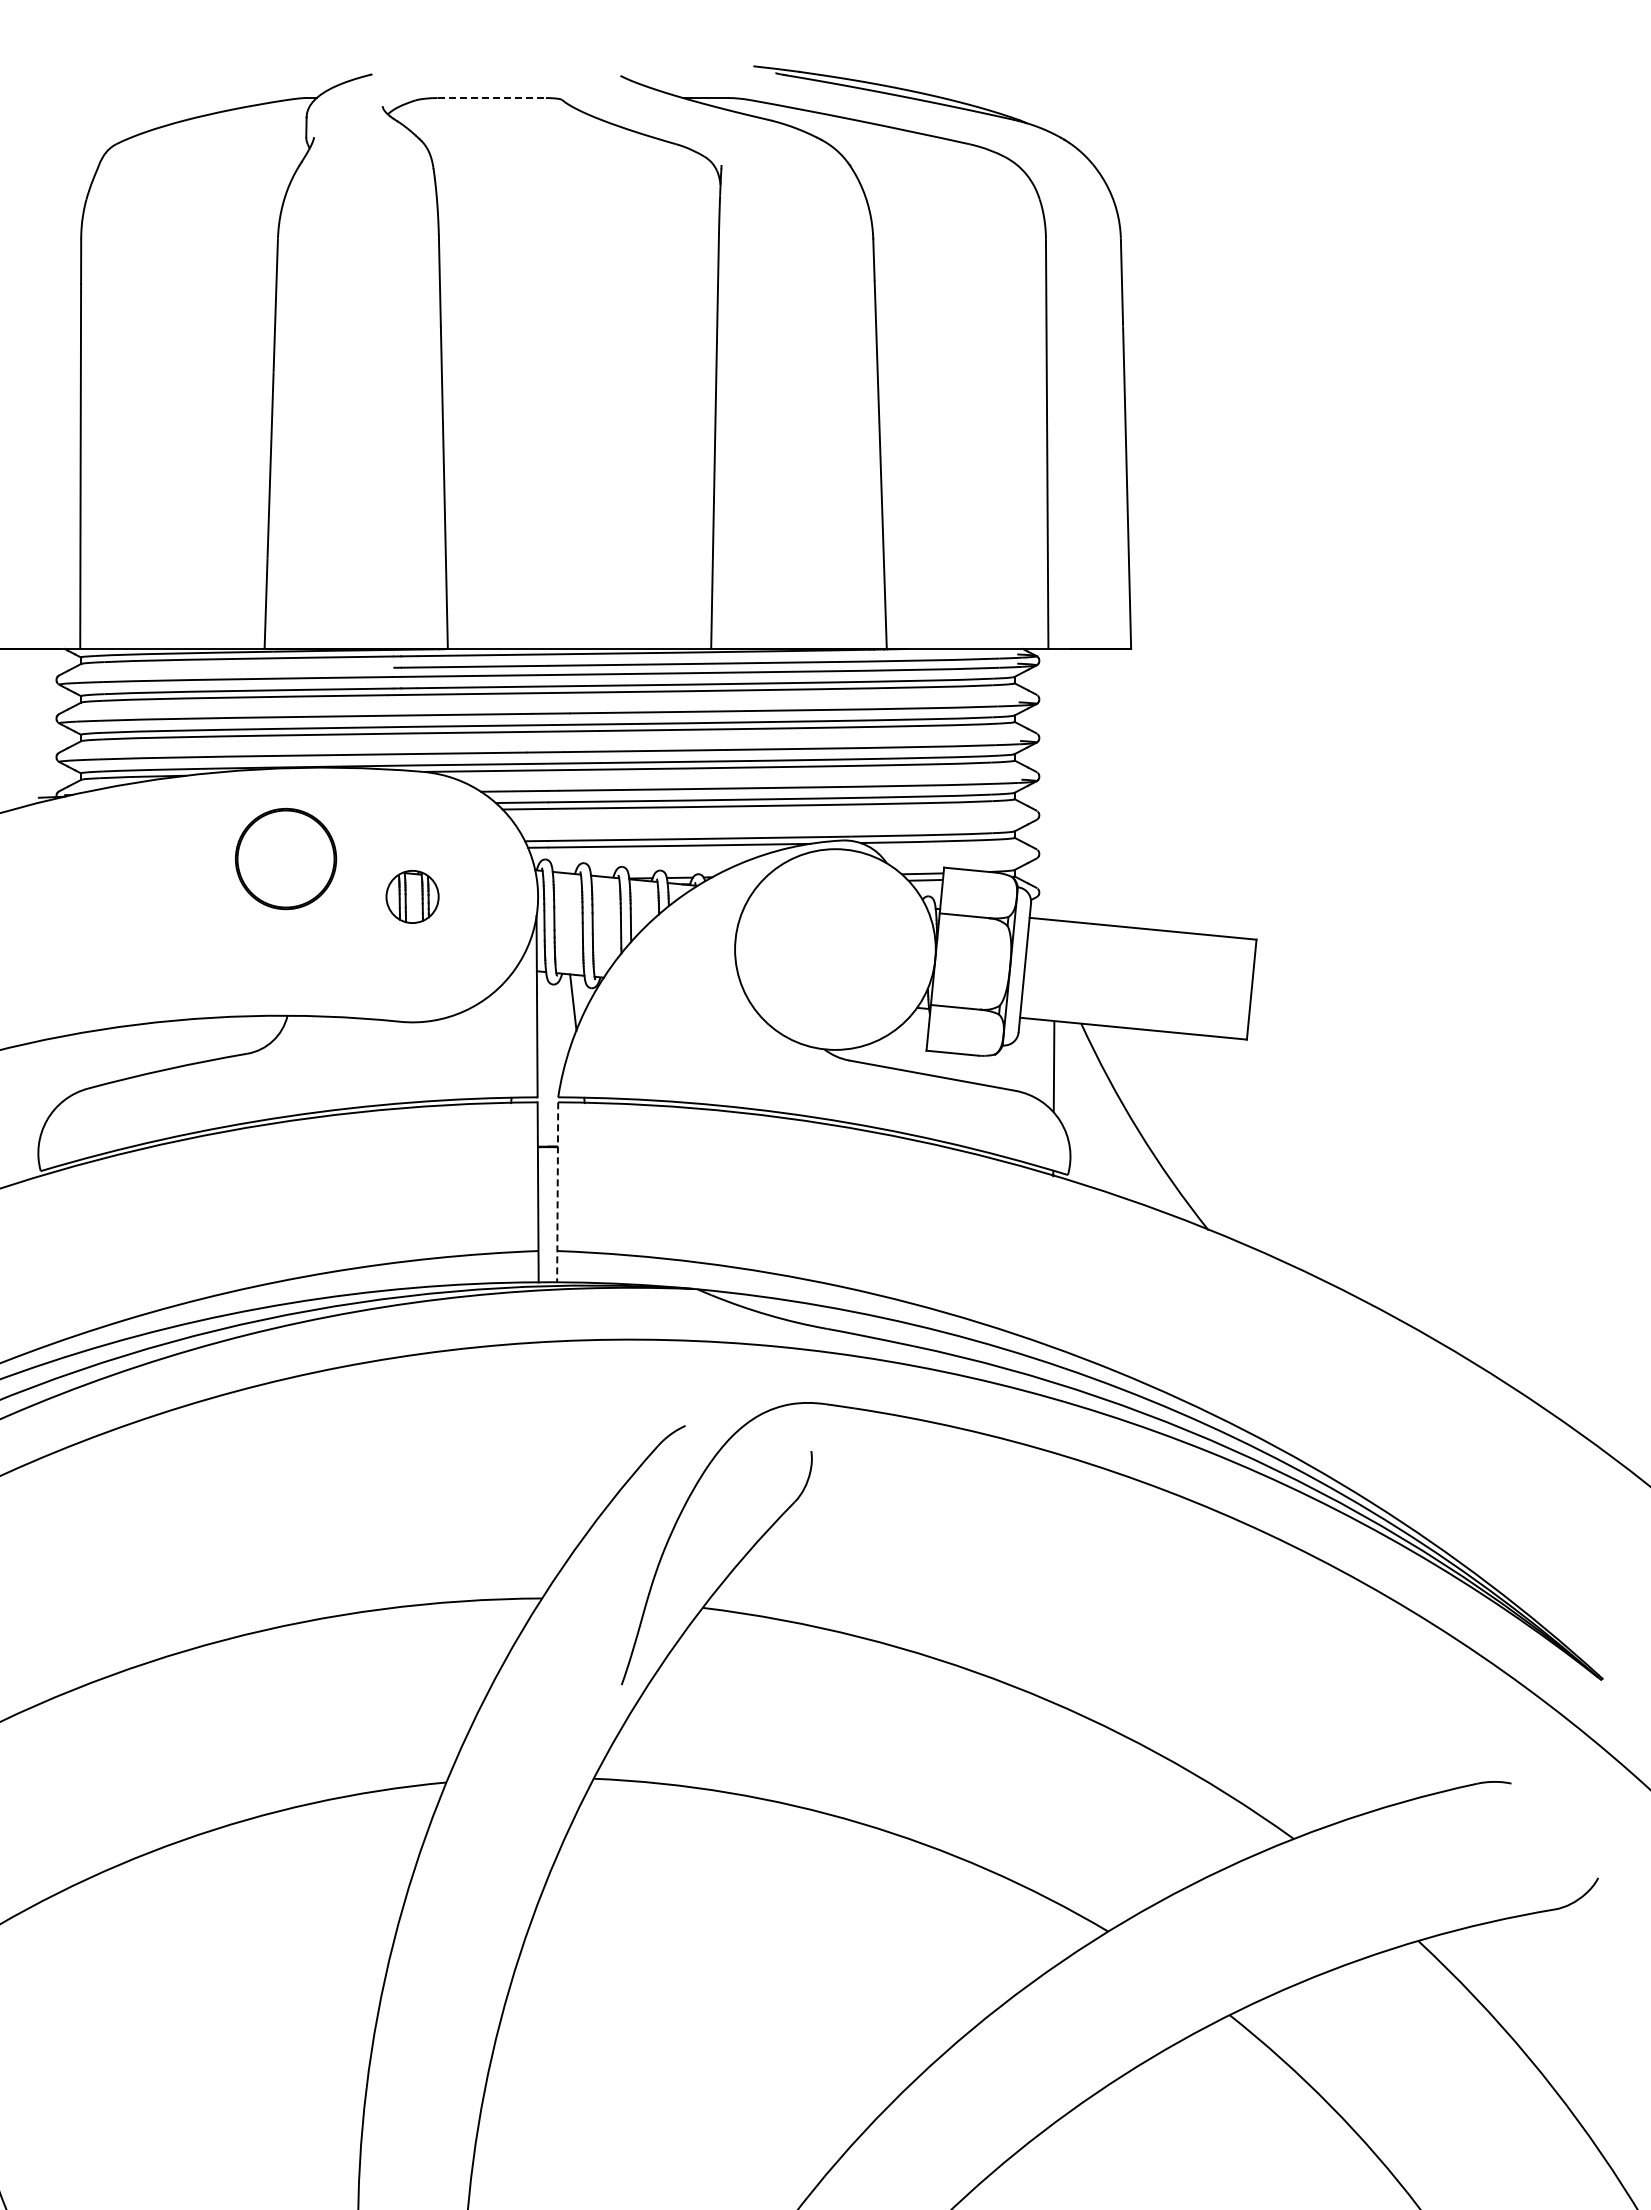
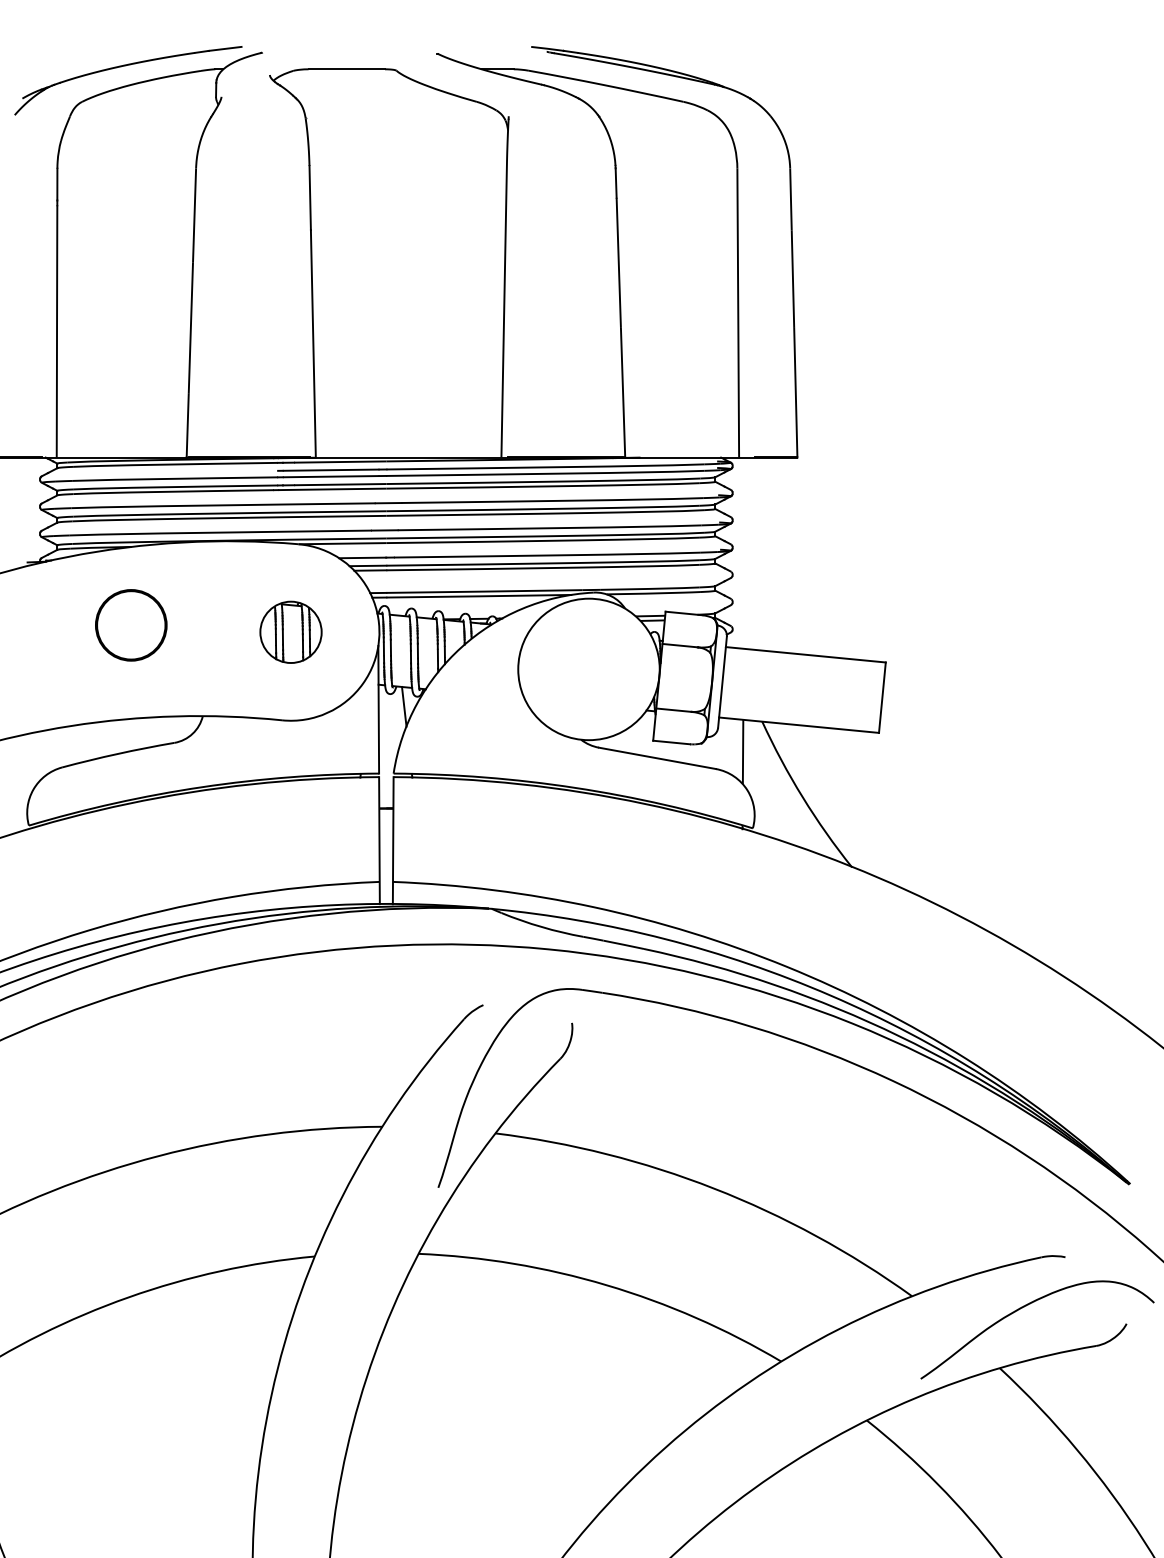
part: (174, 94) -> (123, 66), added
line: (492, 98) -> (347, 69), dashed -> solid
part: (286, 859) -> (131, 625), moved
part: (412, 896) -> (290, 632), size x1.67
line: (557, 1193) -> (393, 841), dashed -> solid
curve: (1451, 1855) -> (1023, 1307), added

